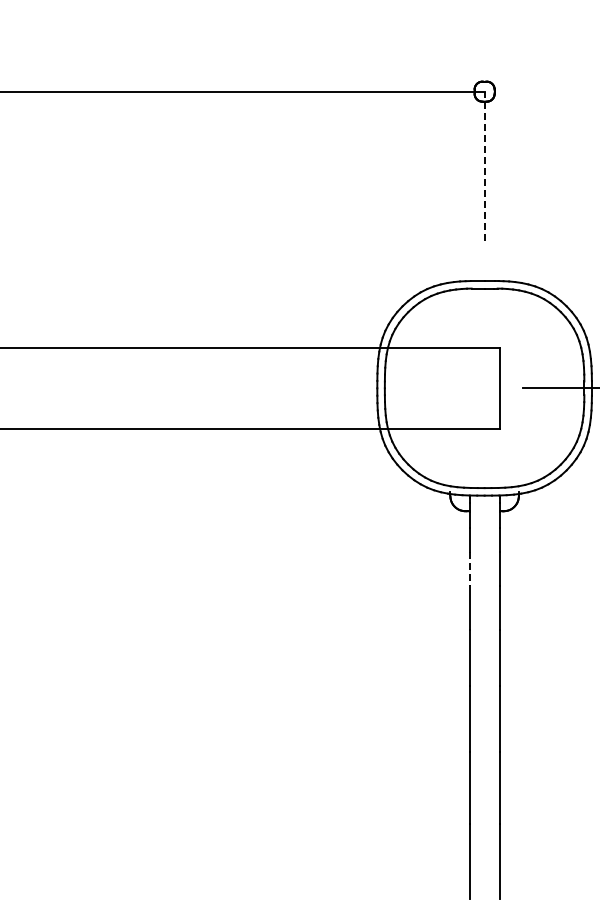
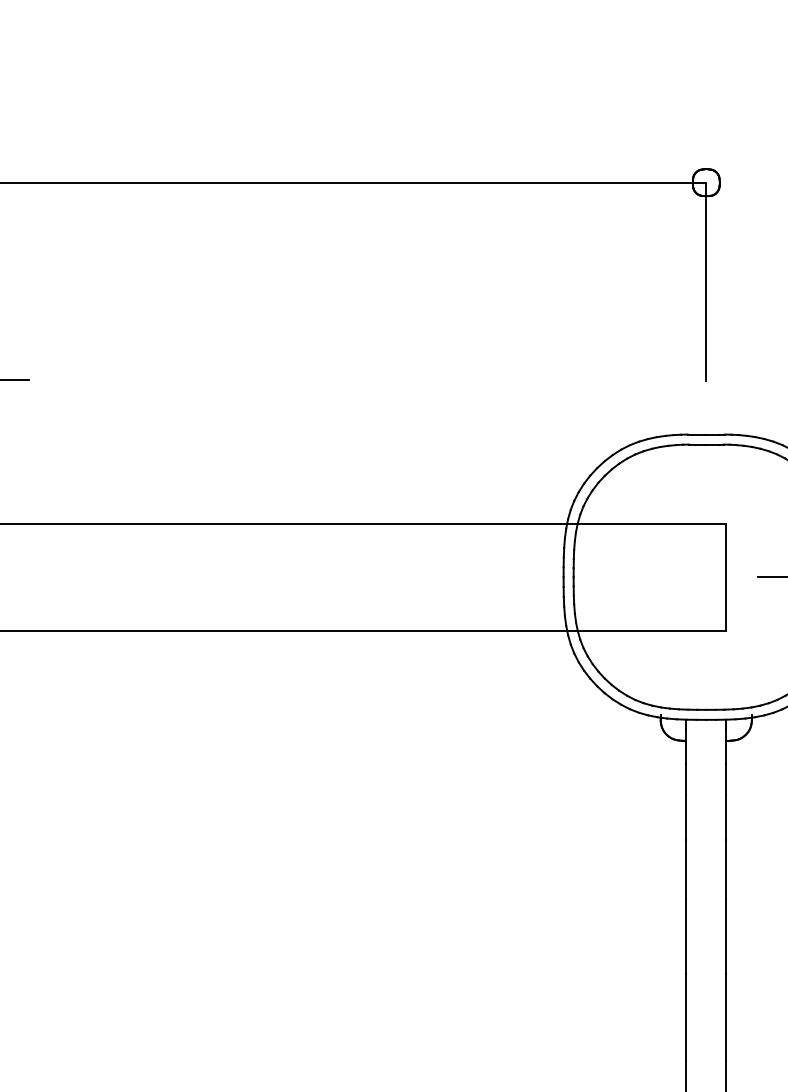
line: (484, 165) -> (706, 280), dashed -> solid
line: (469, 569) -> (686, 818), dashed -> solid

